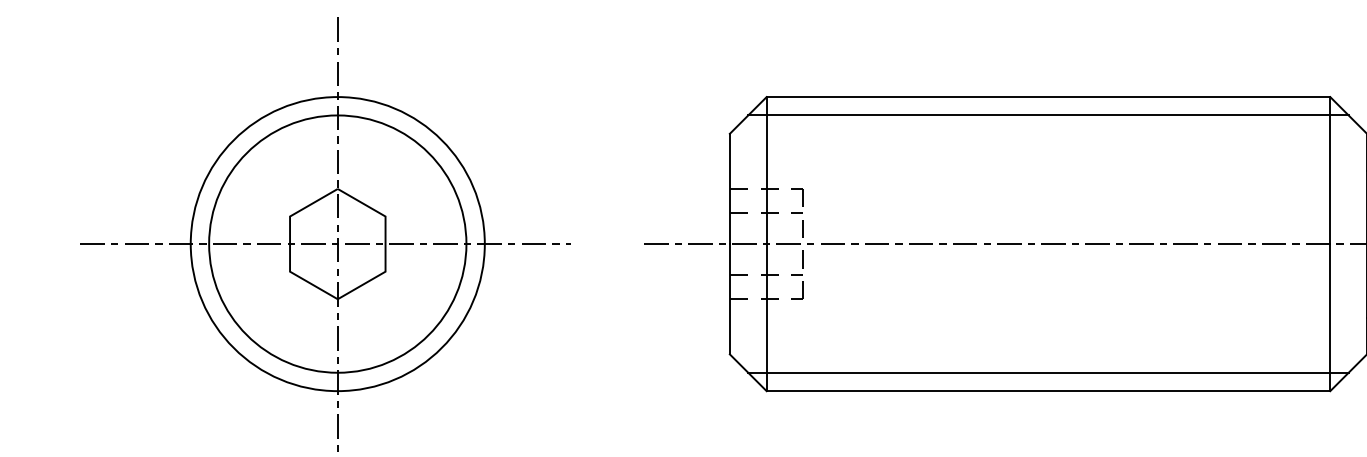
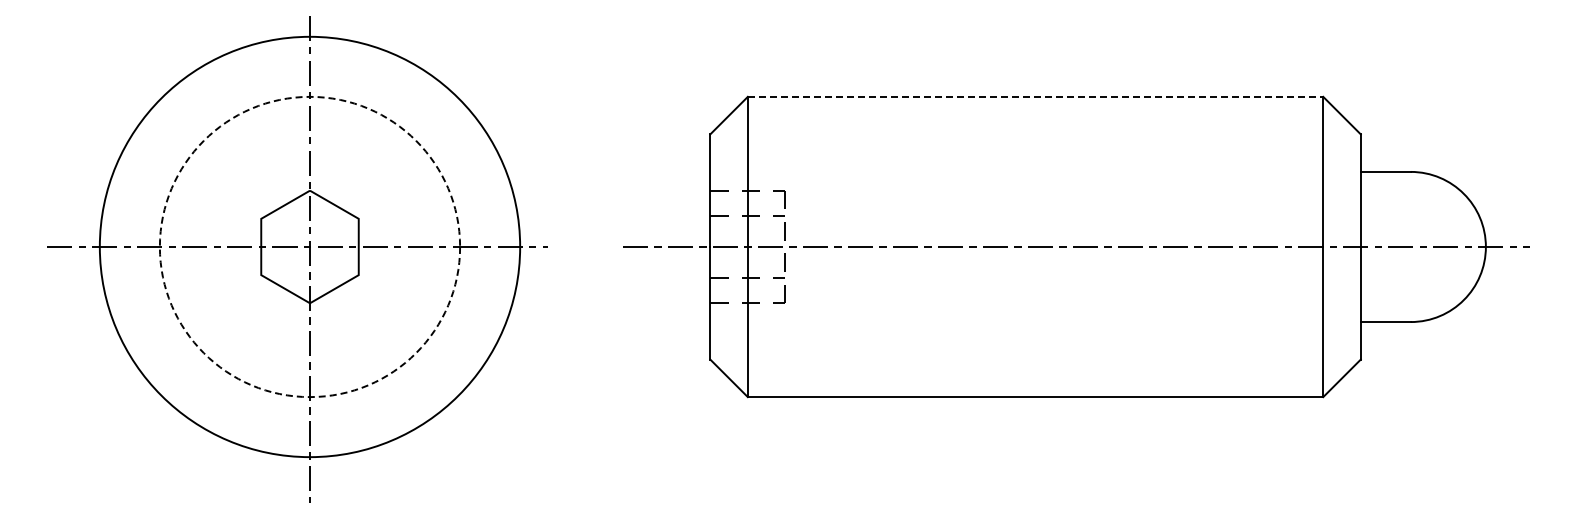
line: (1048, 96) -> (1035, 96), solid -> dashed
line: (1048, 115) -> (1035, 115), removed
circle: (337, 243) -> (309, 246), size x1.6
circle: (337, 243) -> (309, 246), solid -> dashed
line: (1048, 372) -> (1035, 378), removed

